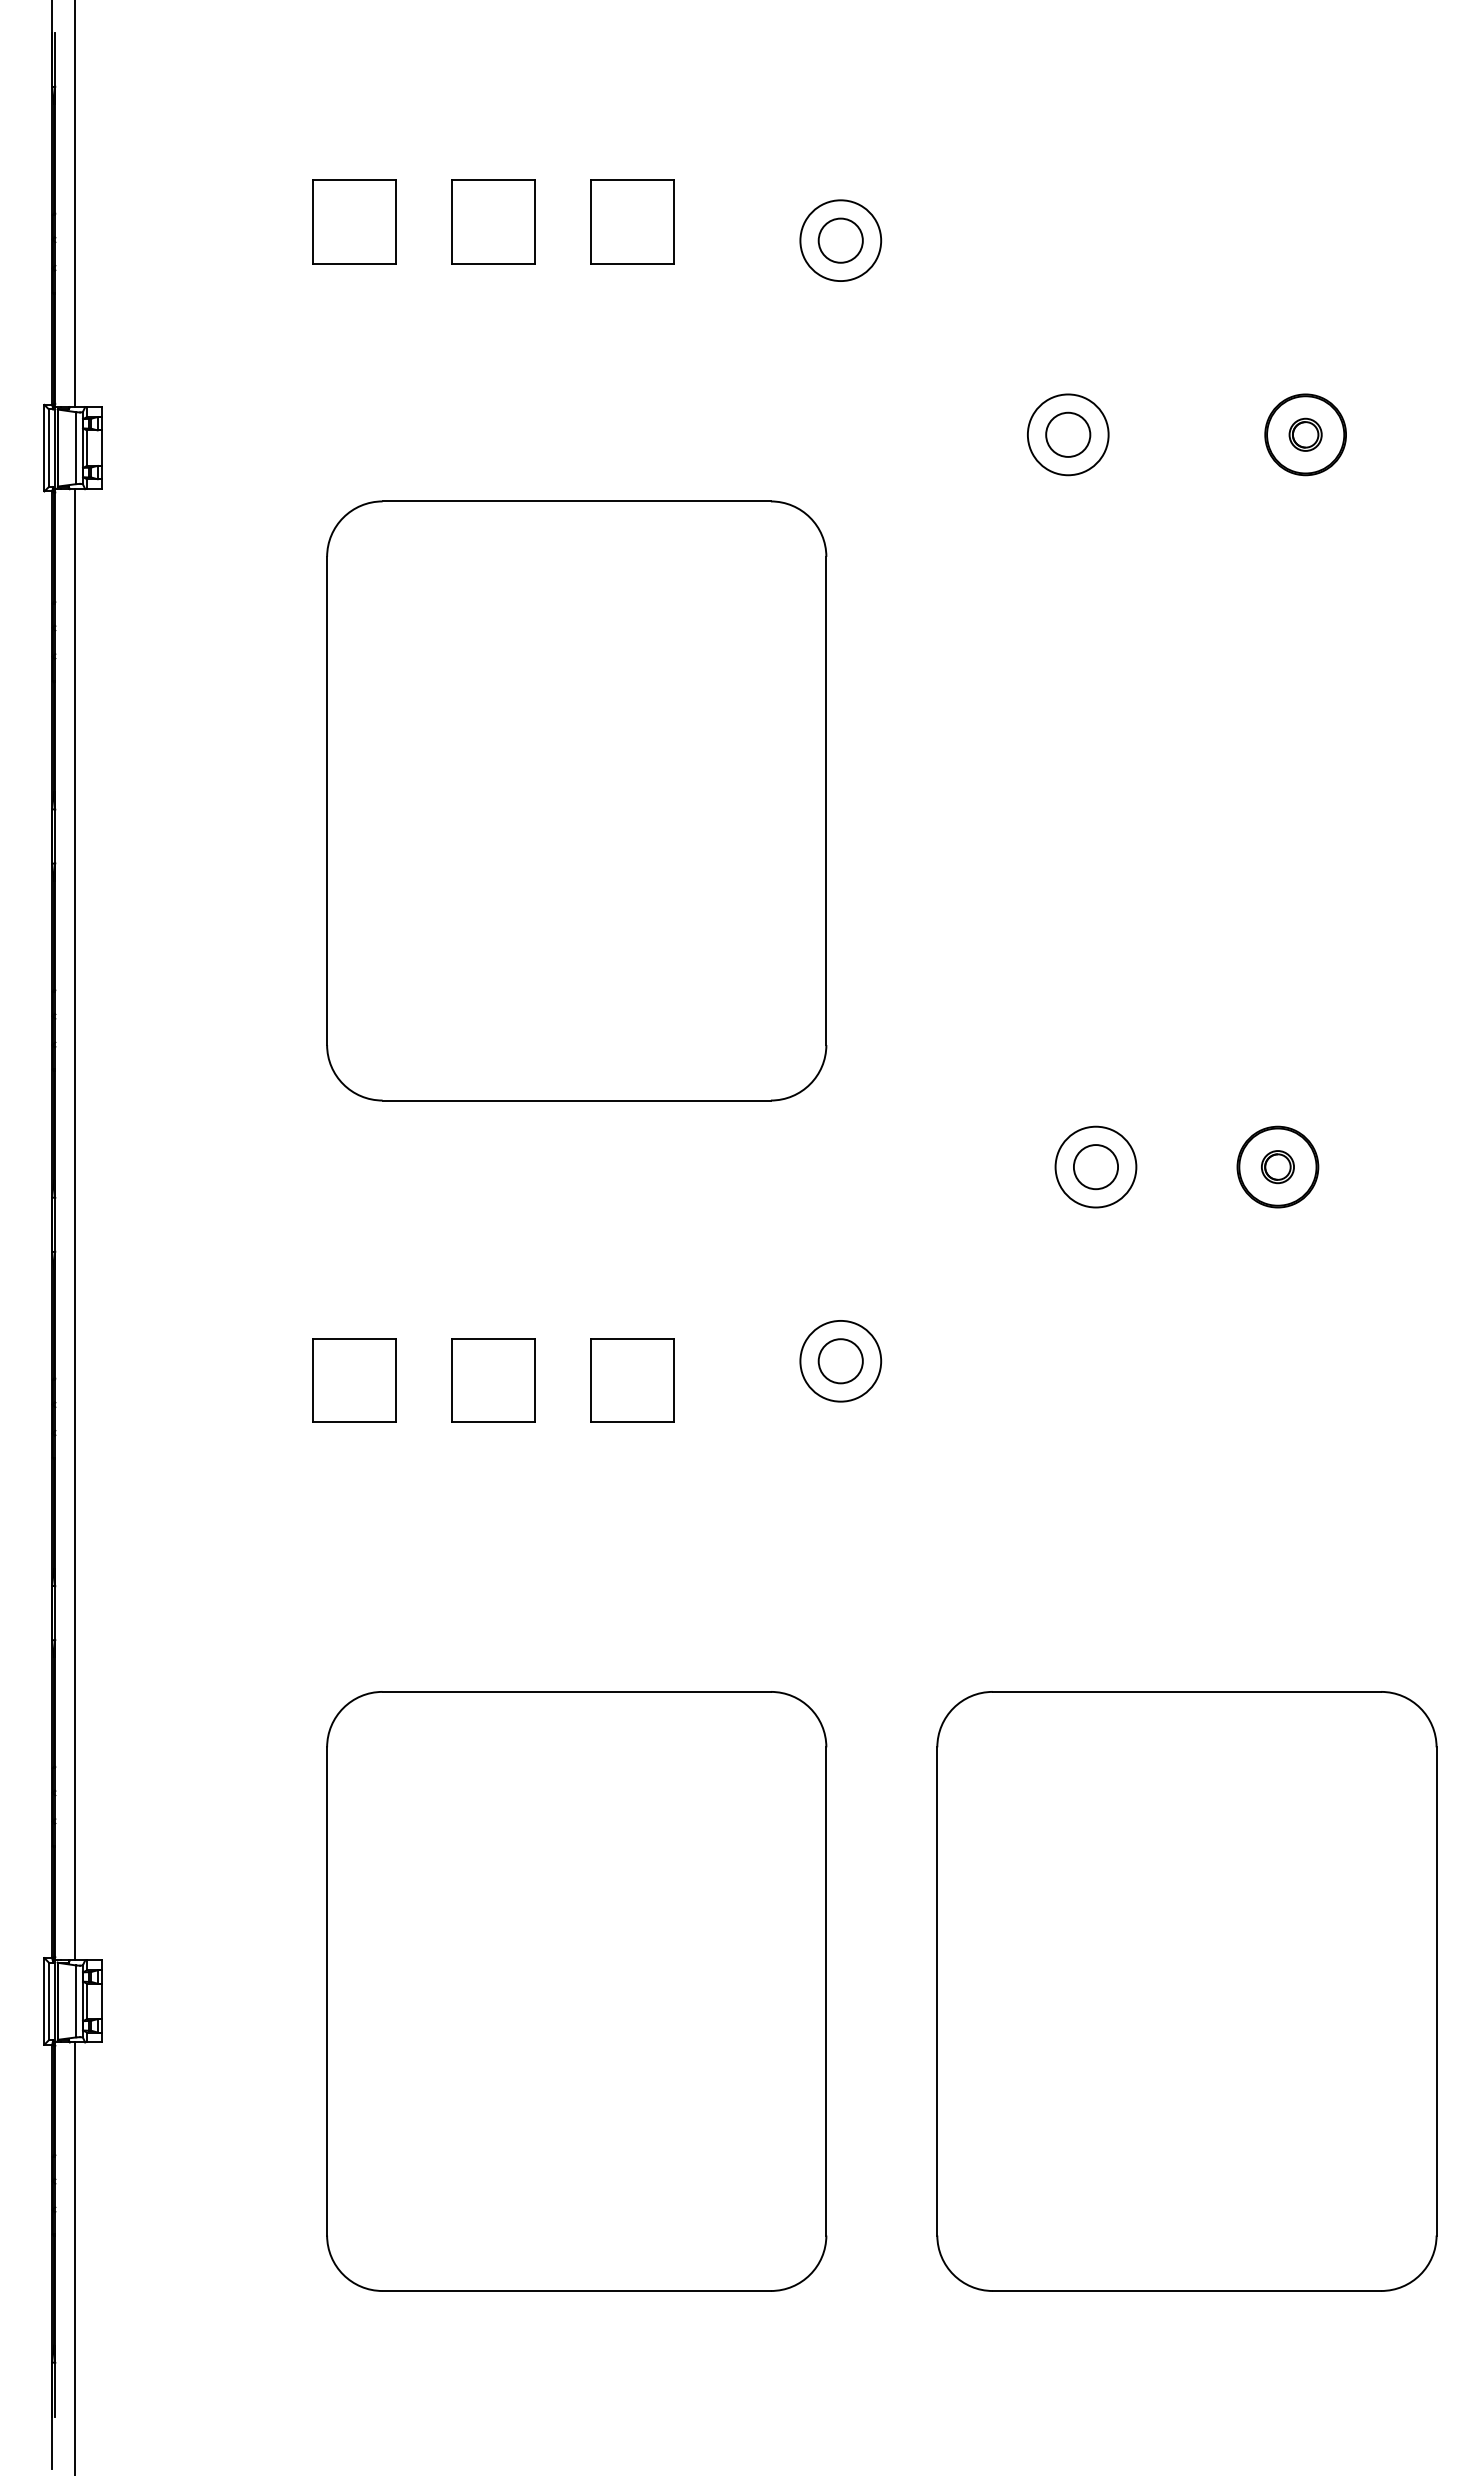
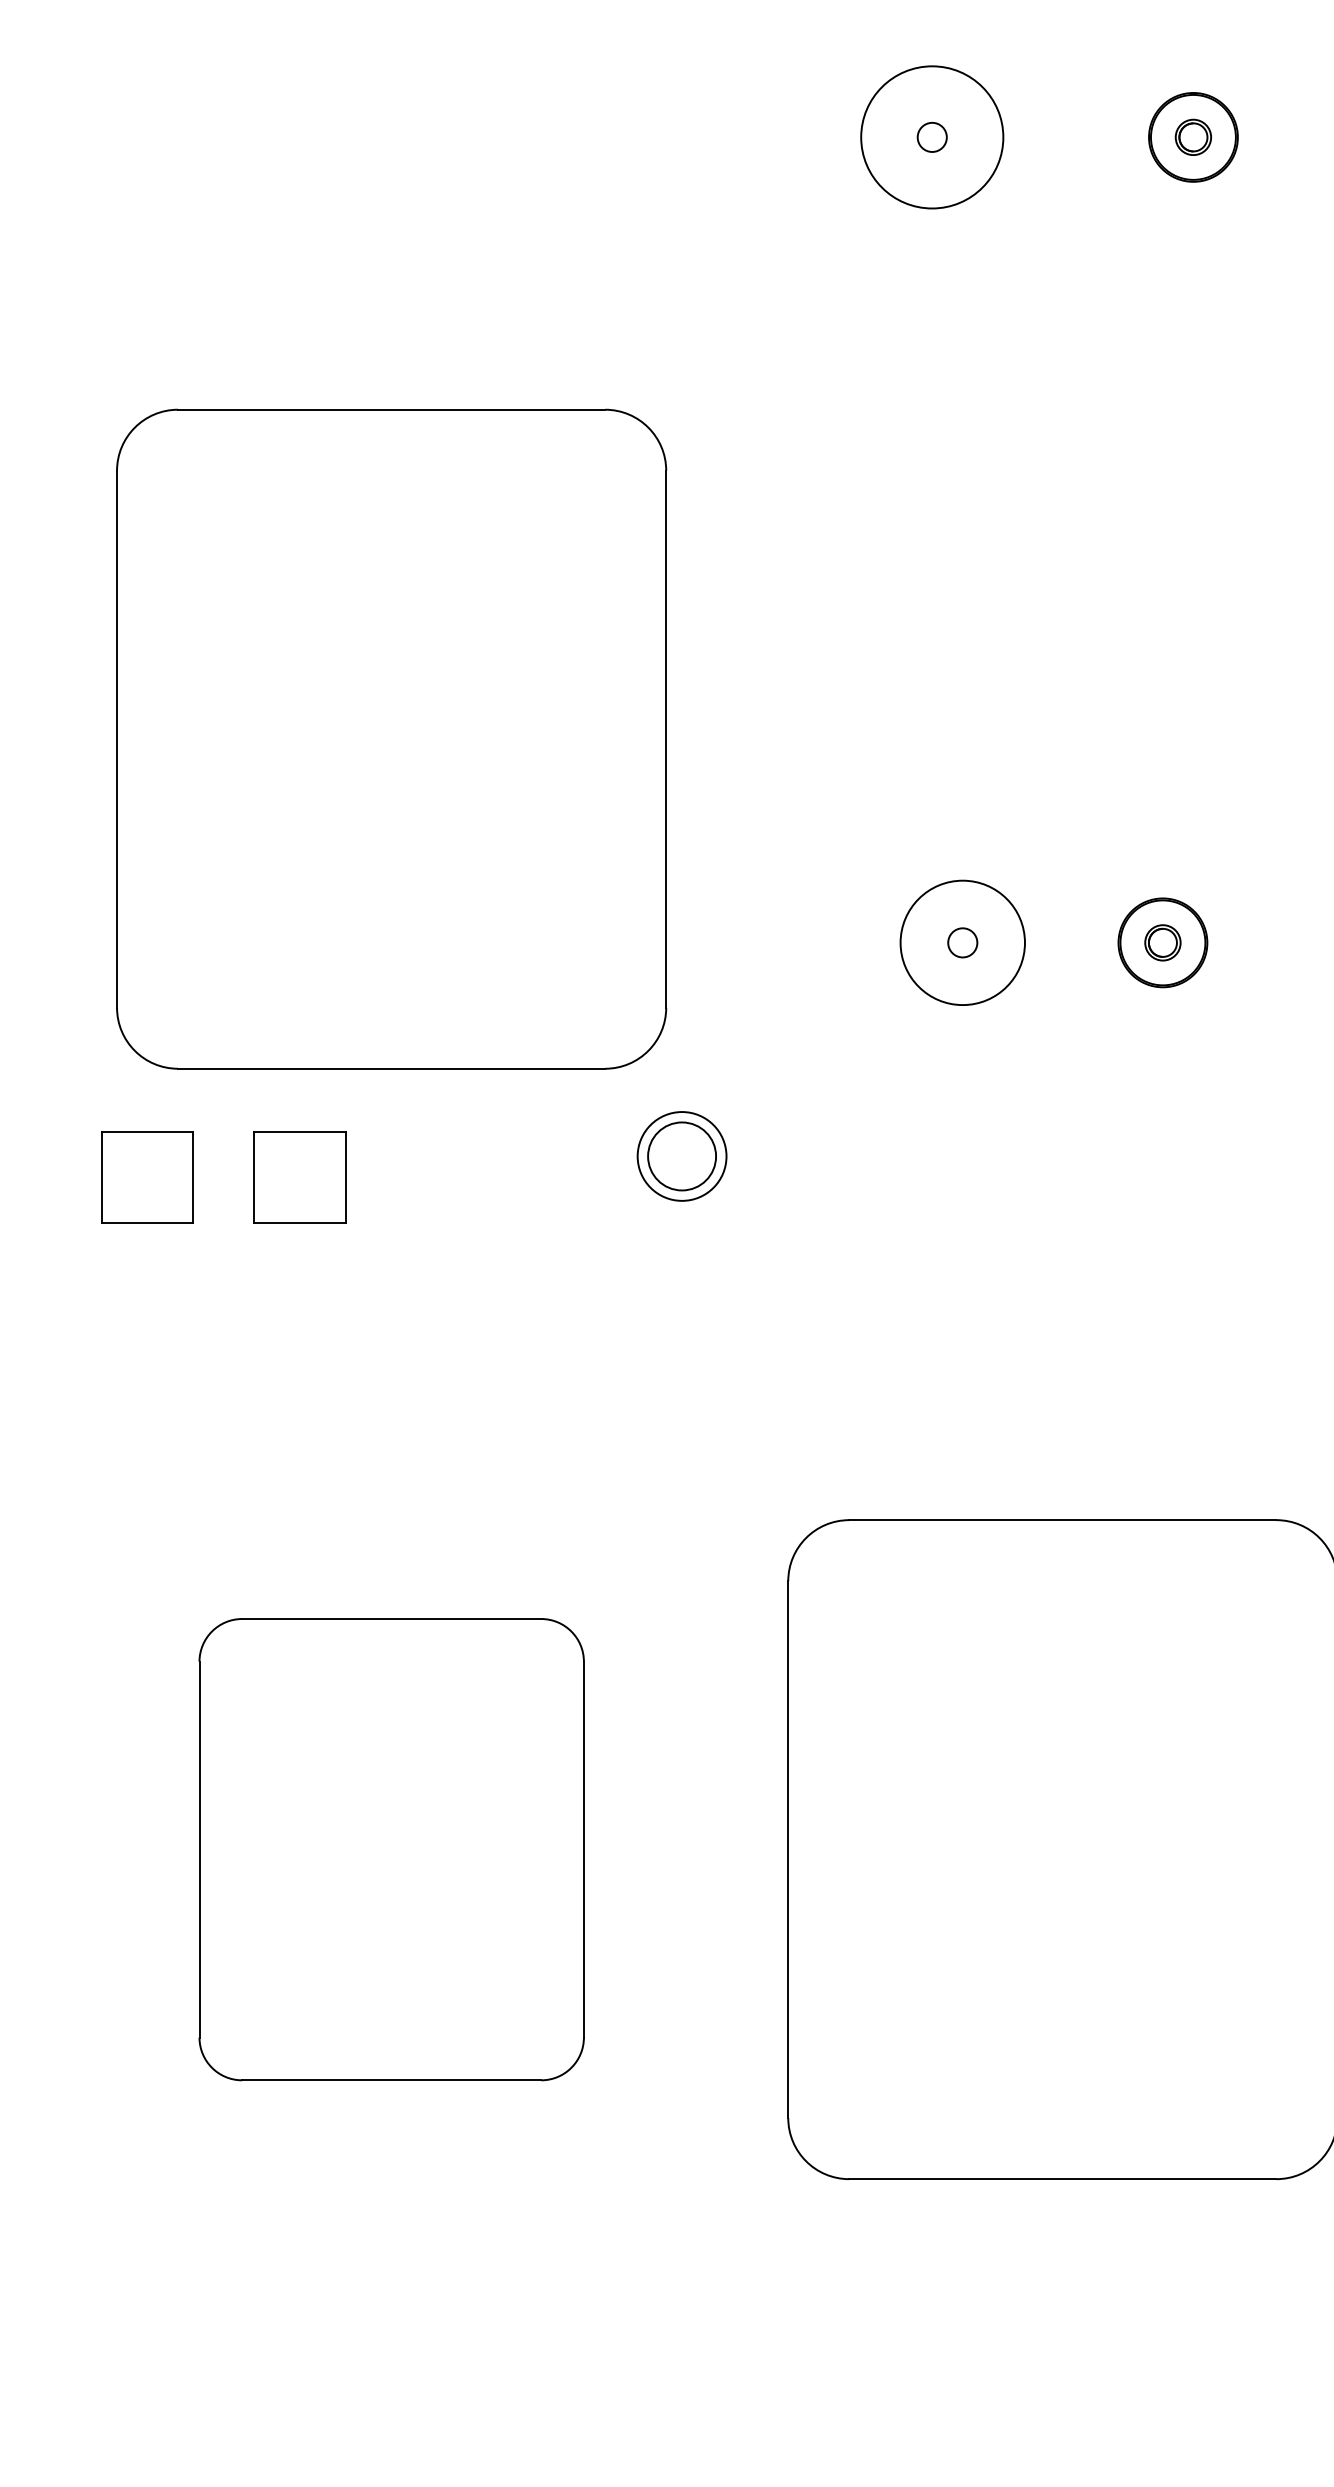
circle: (1067, 434) -> (931, 137), size x1.6
circle: (1068, 434) -> (932, 137), size x0.6
part: (576, 800) -> (391, 738), moved
circle: (1095, 1166) -> (962, 942), size x1.4
circle: (1095, 1167) -> (962, 943), size x0.6
circle: (840, 1361) -> (681, 1156), size x1.4
part: (632, 1380) -> (452, 1177), removed
part: (576, 1991) -> (391, 1849), size x0.7

